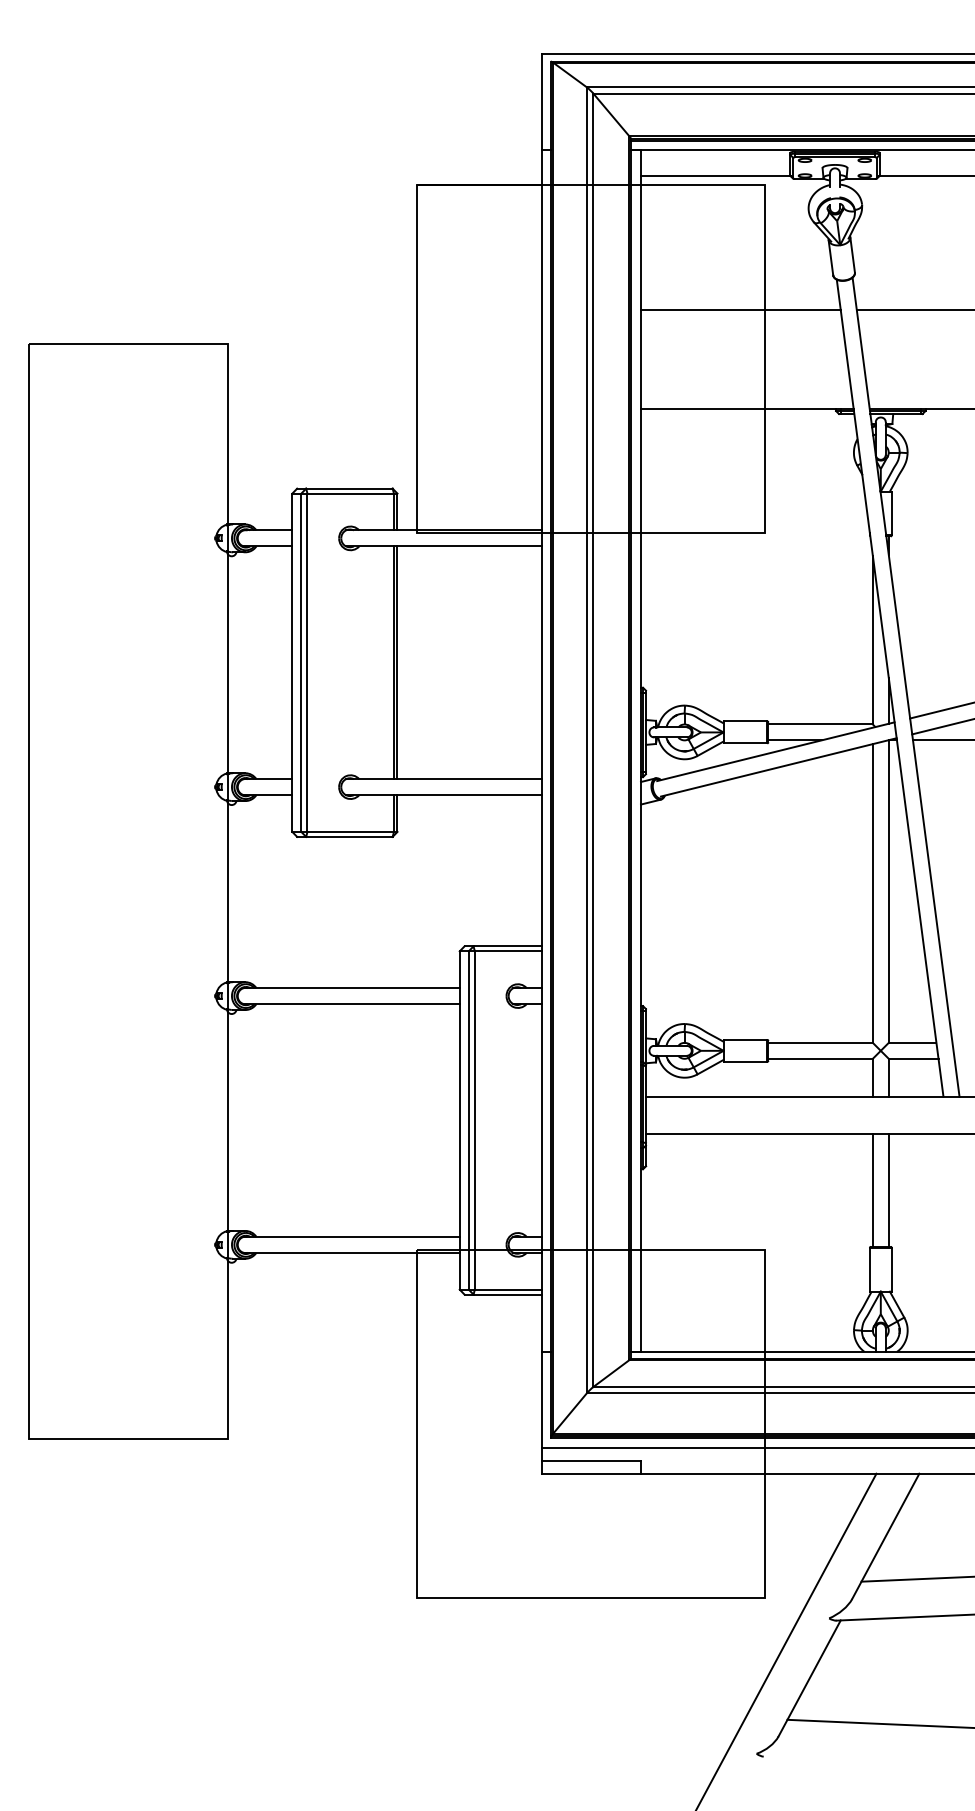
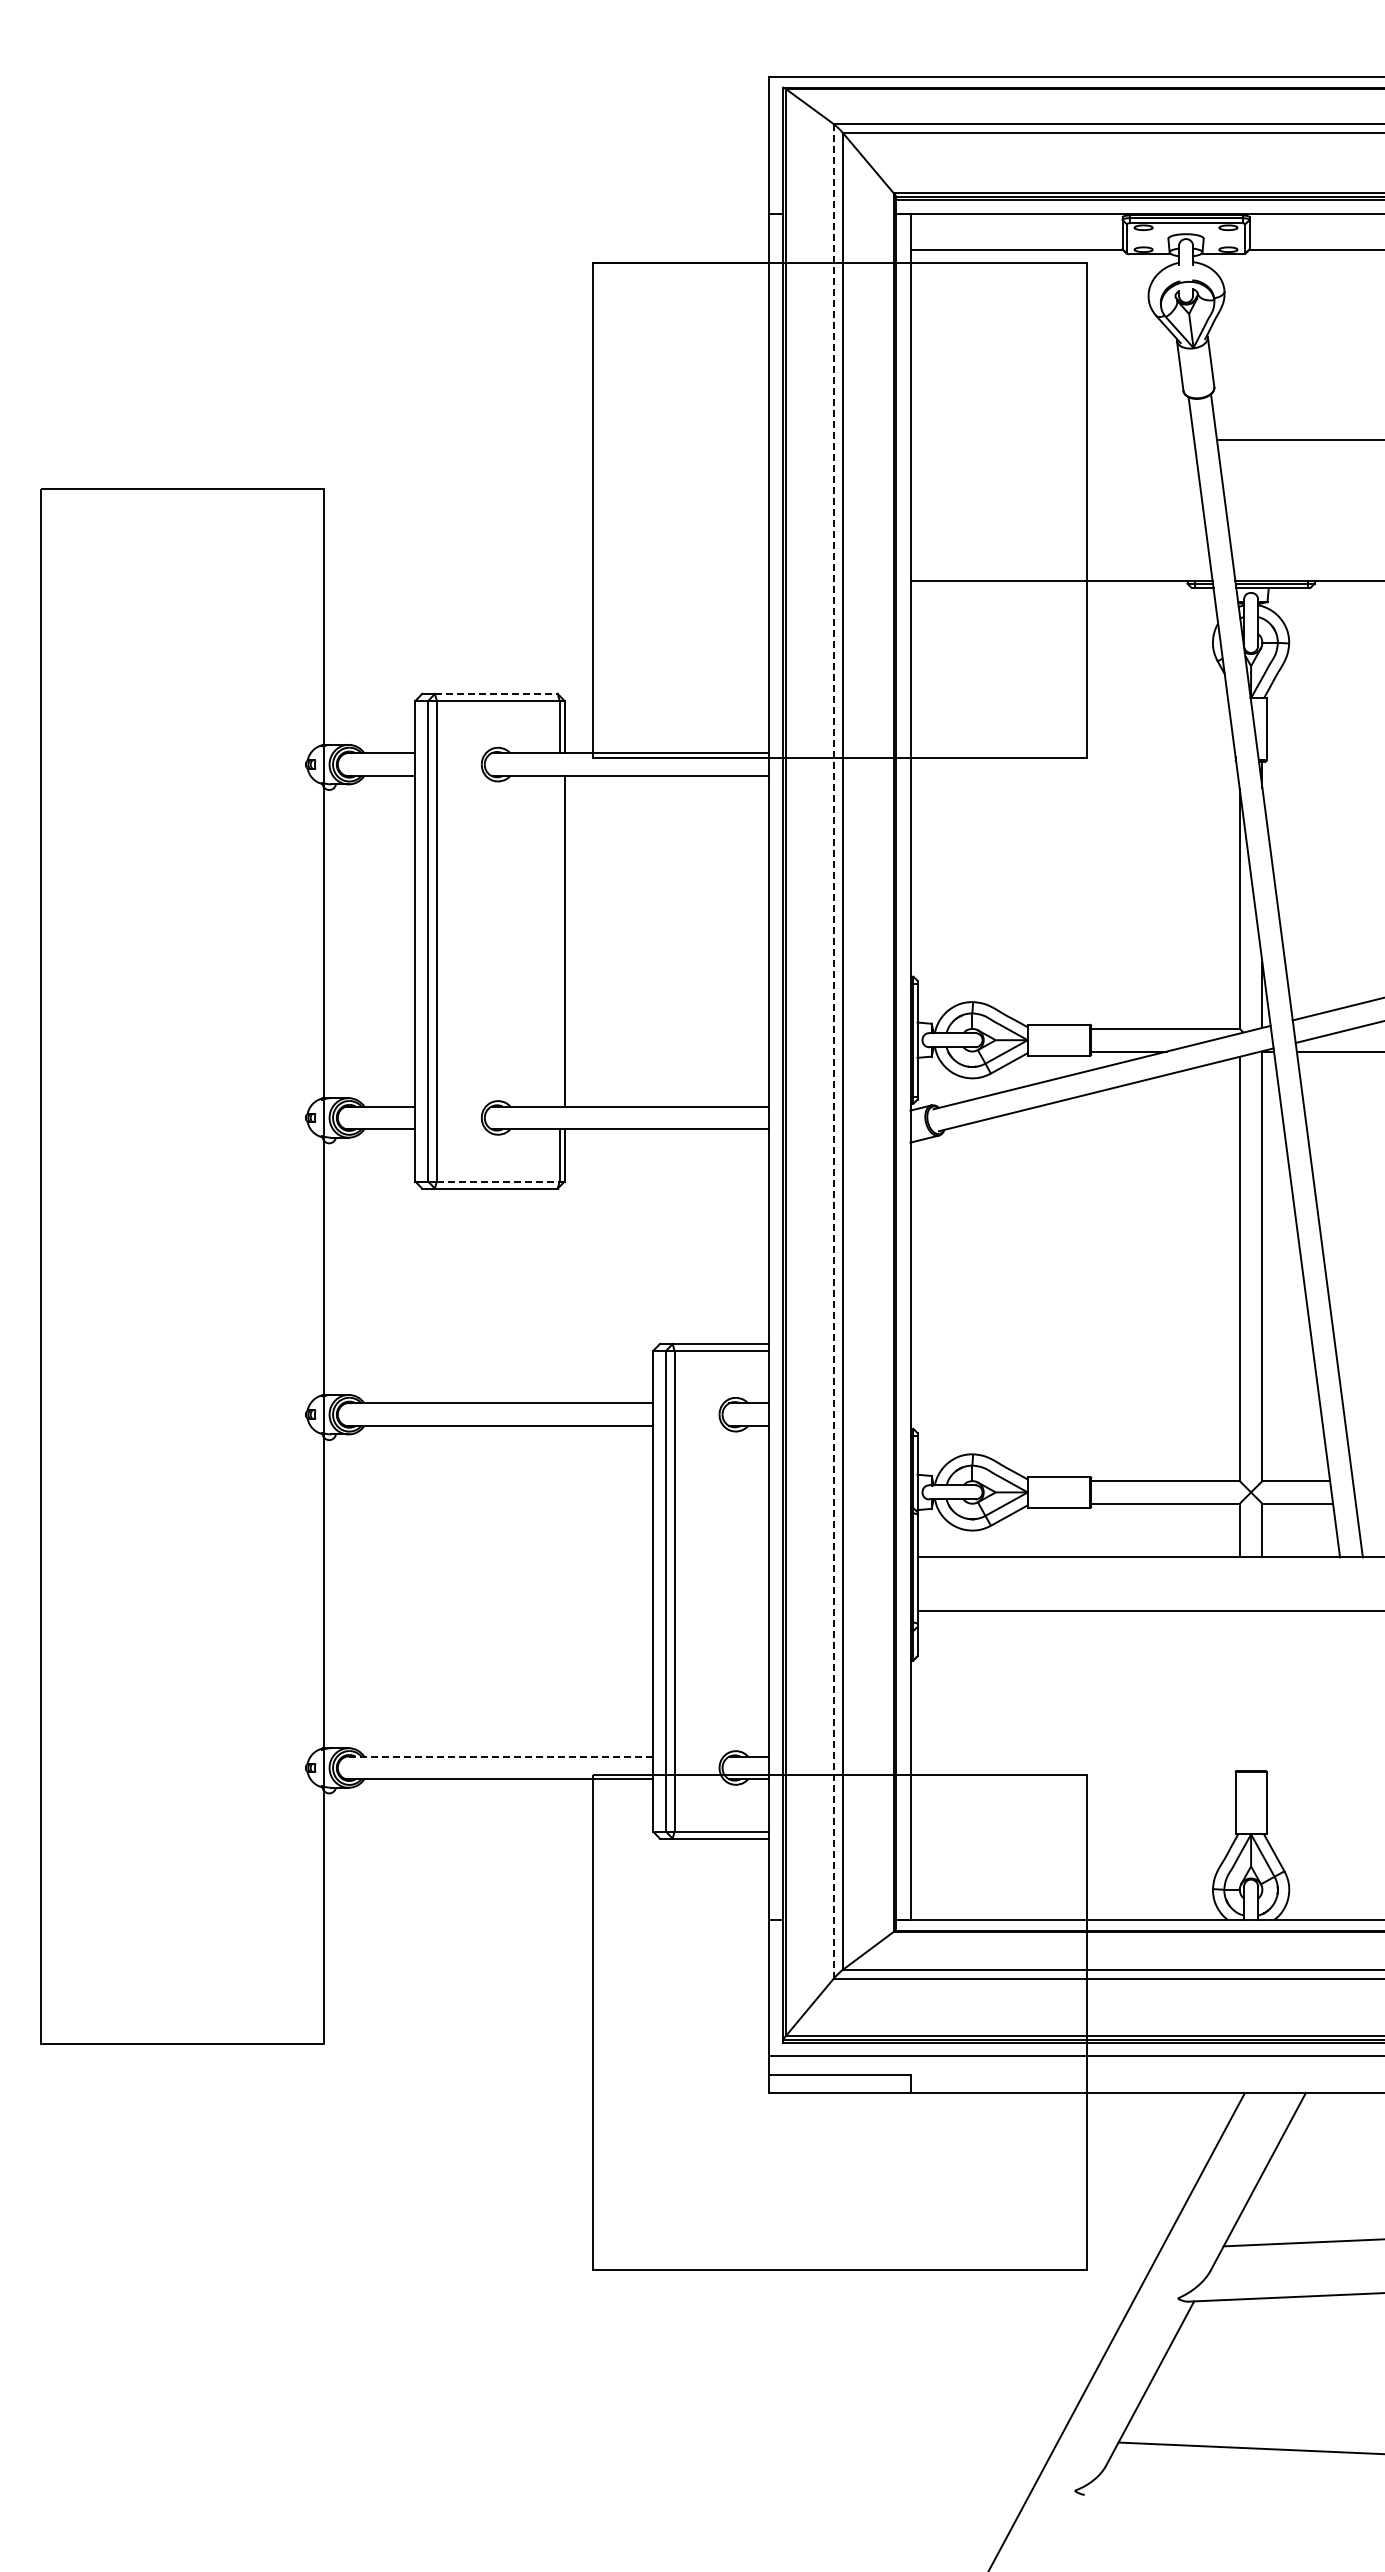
line: (740, 309) -> (1052, 439), removed
line: (349, 488) -> (496, 693), solid -> dashed
line: (393, 662) -> (559, 940), removed
line: (586, 739) -> (833, 1050), solid -> dashed
line: (350, 831) -> (498, 1181), solid -> dashed
line: (872, 1190) -> (1239, 1690), removed
line: (888, 1190) -> (1262, 1690), removed
line: (351, 1236) -> (499, 1756), solid -> dashed

